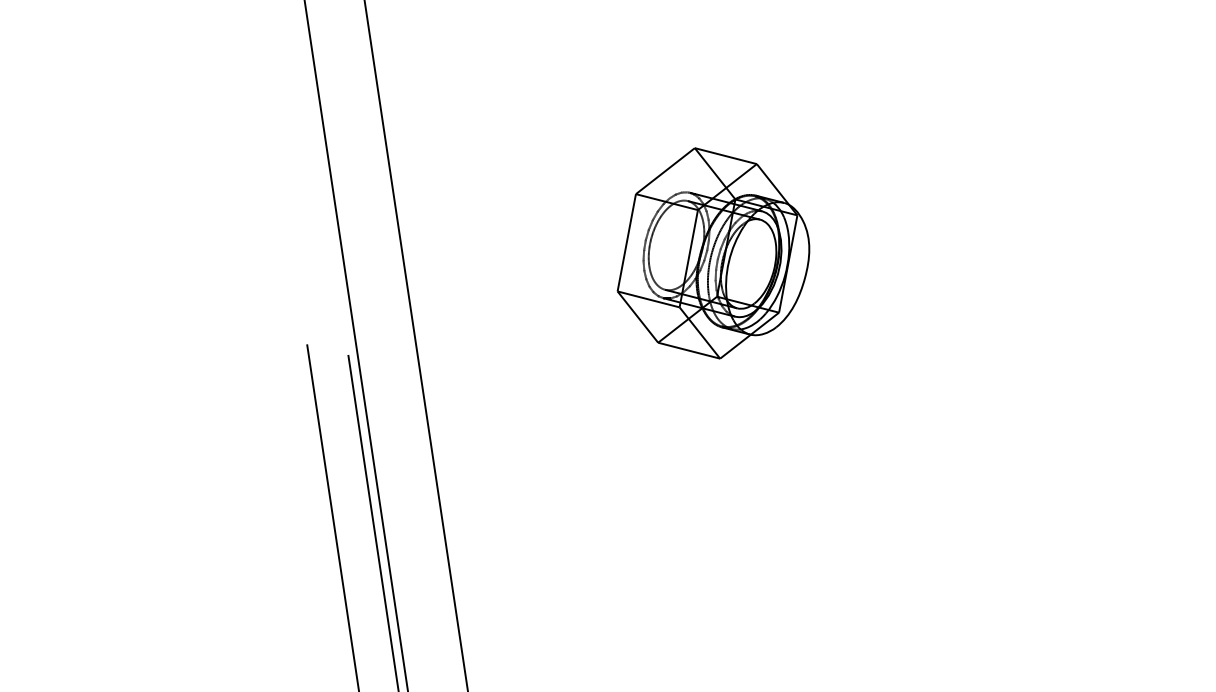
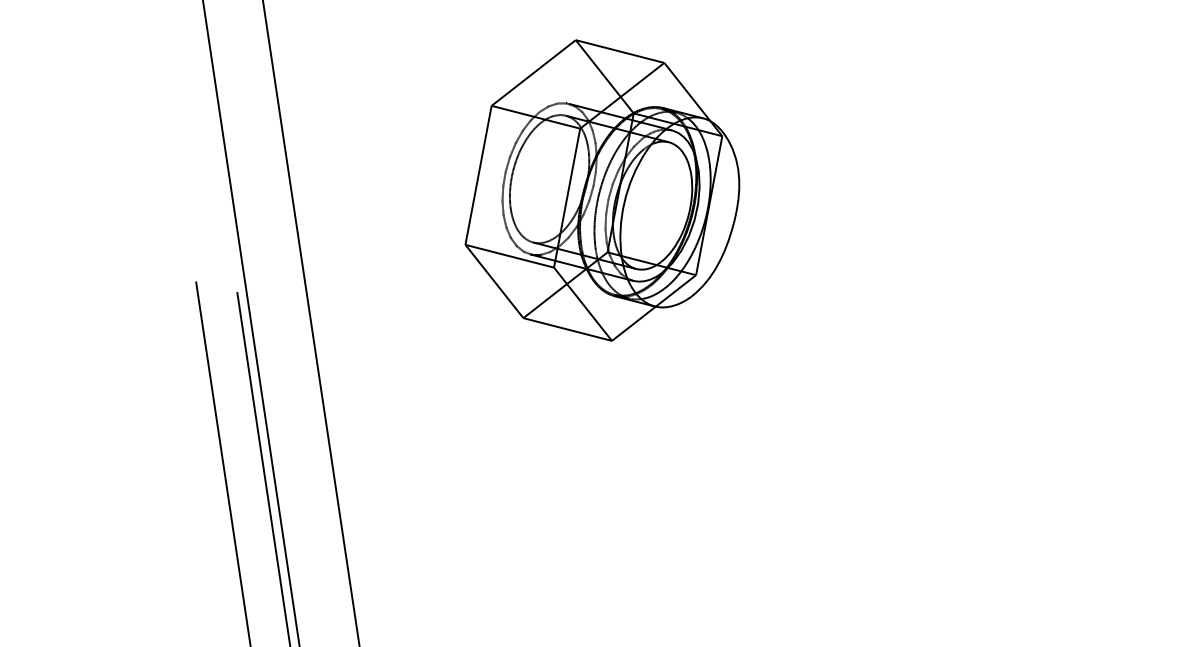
part: (713, 253) -> (602, 190), size x1.43

